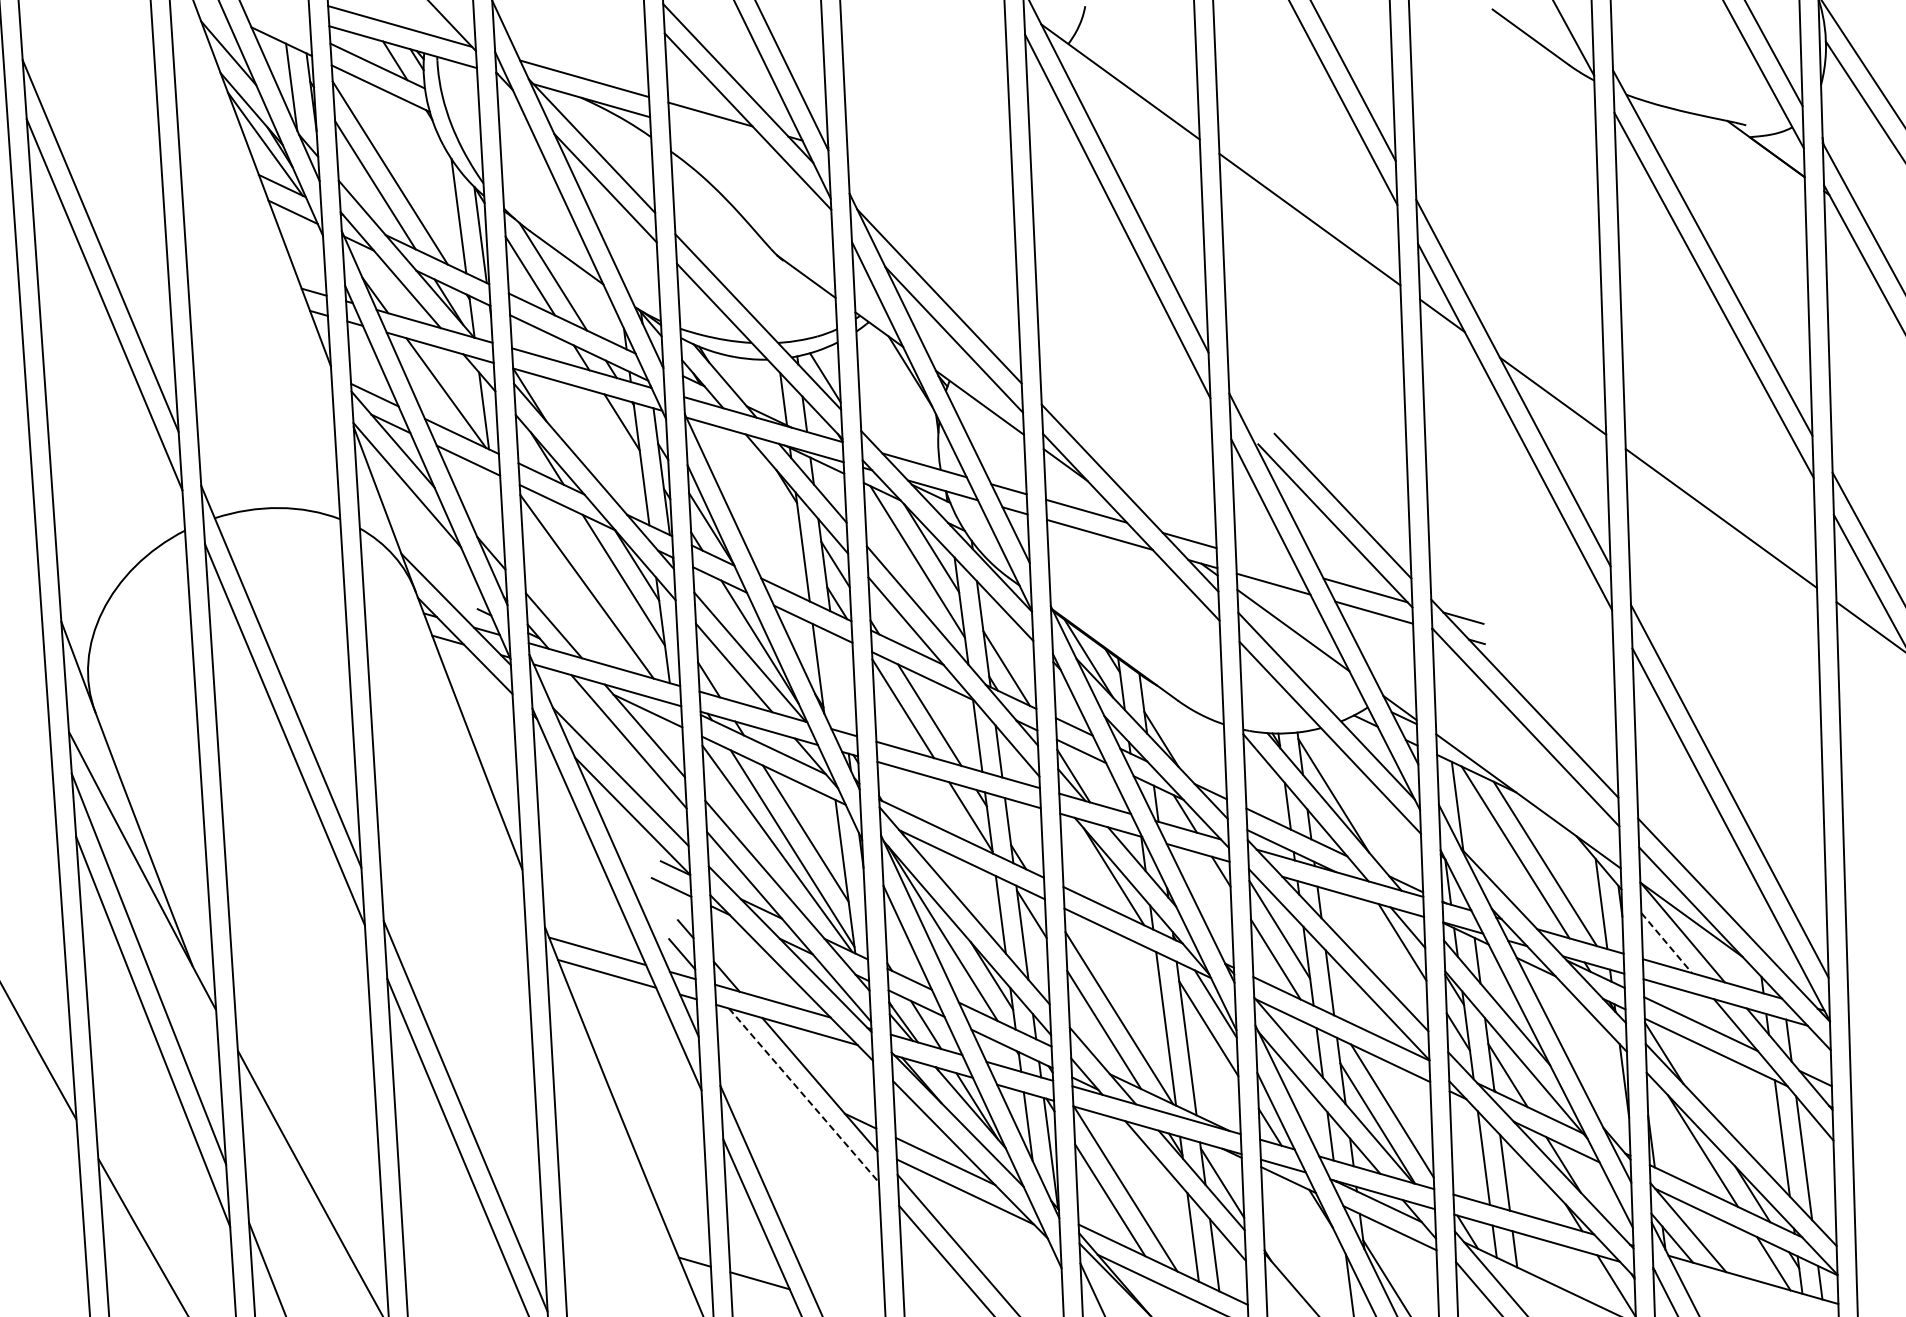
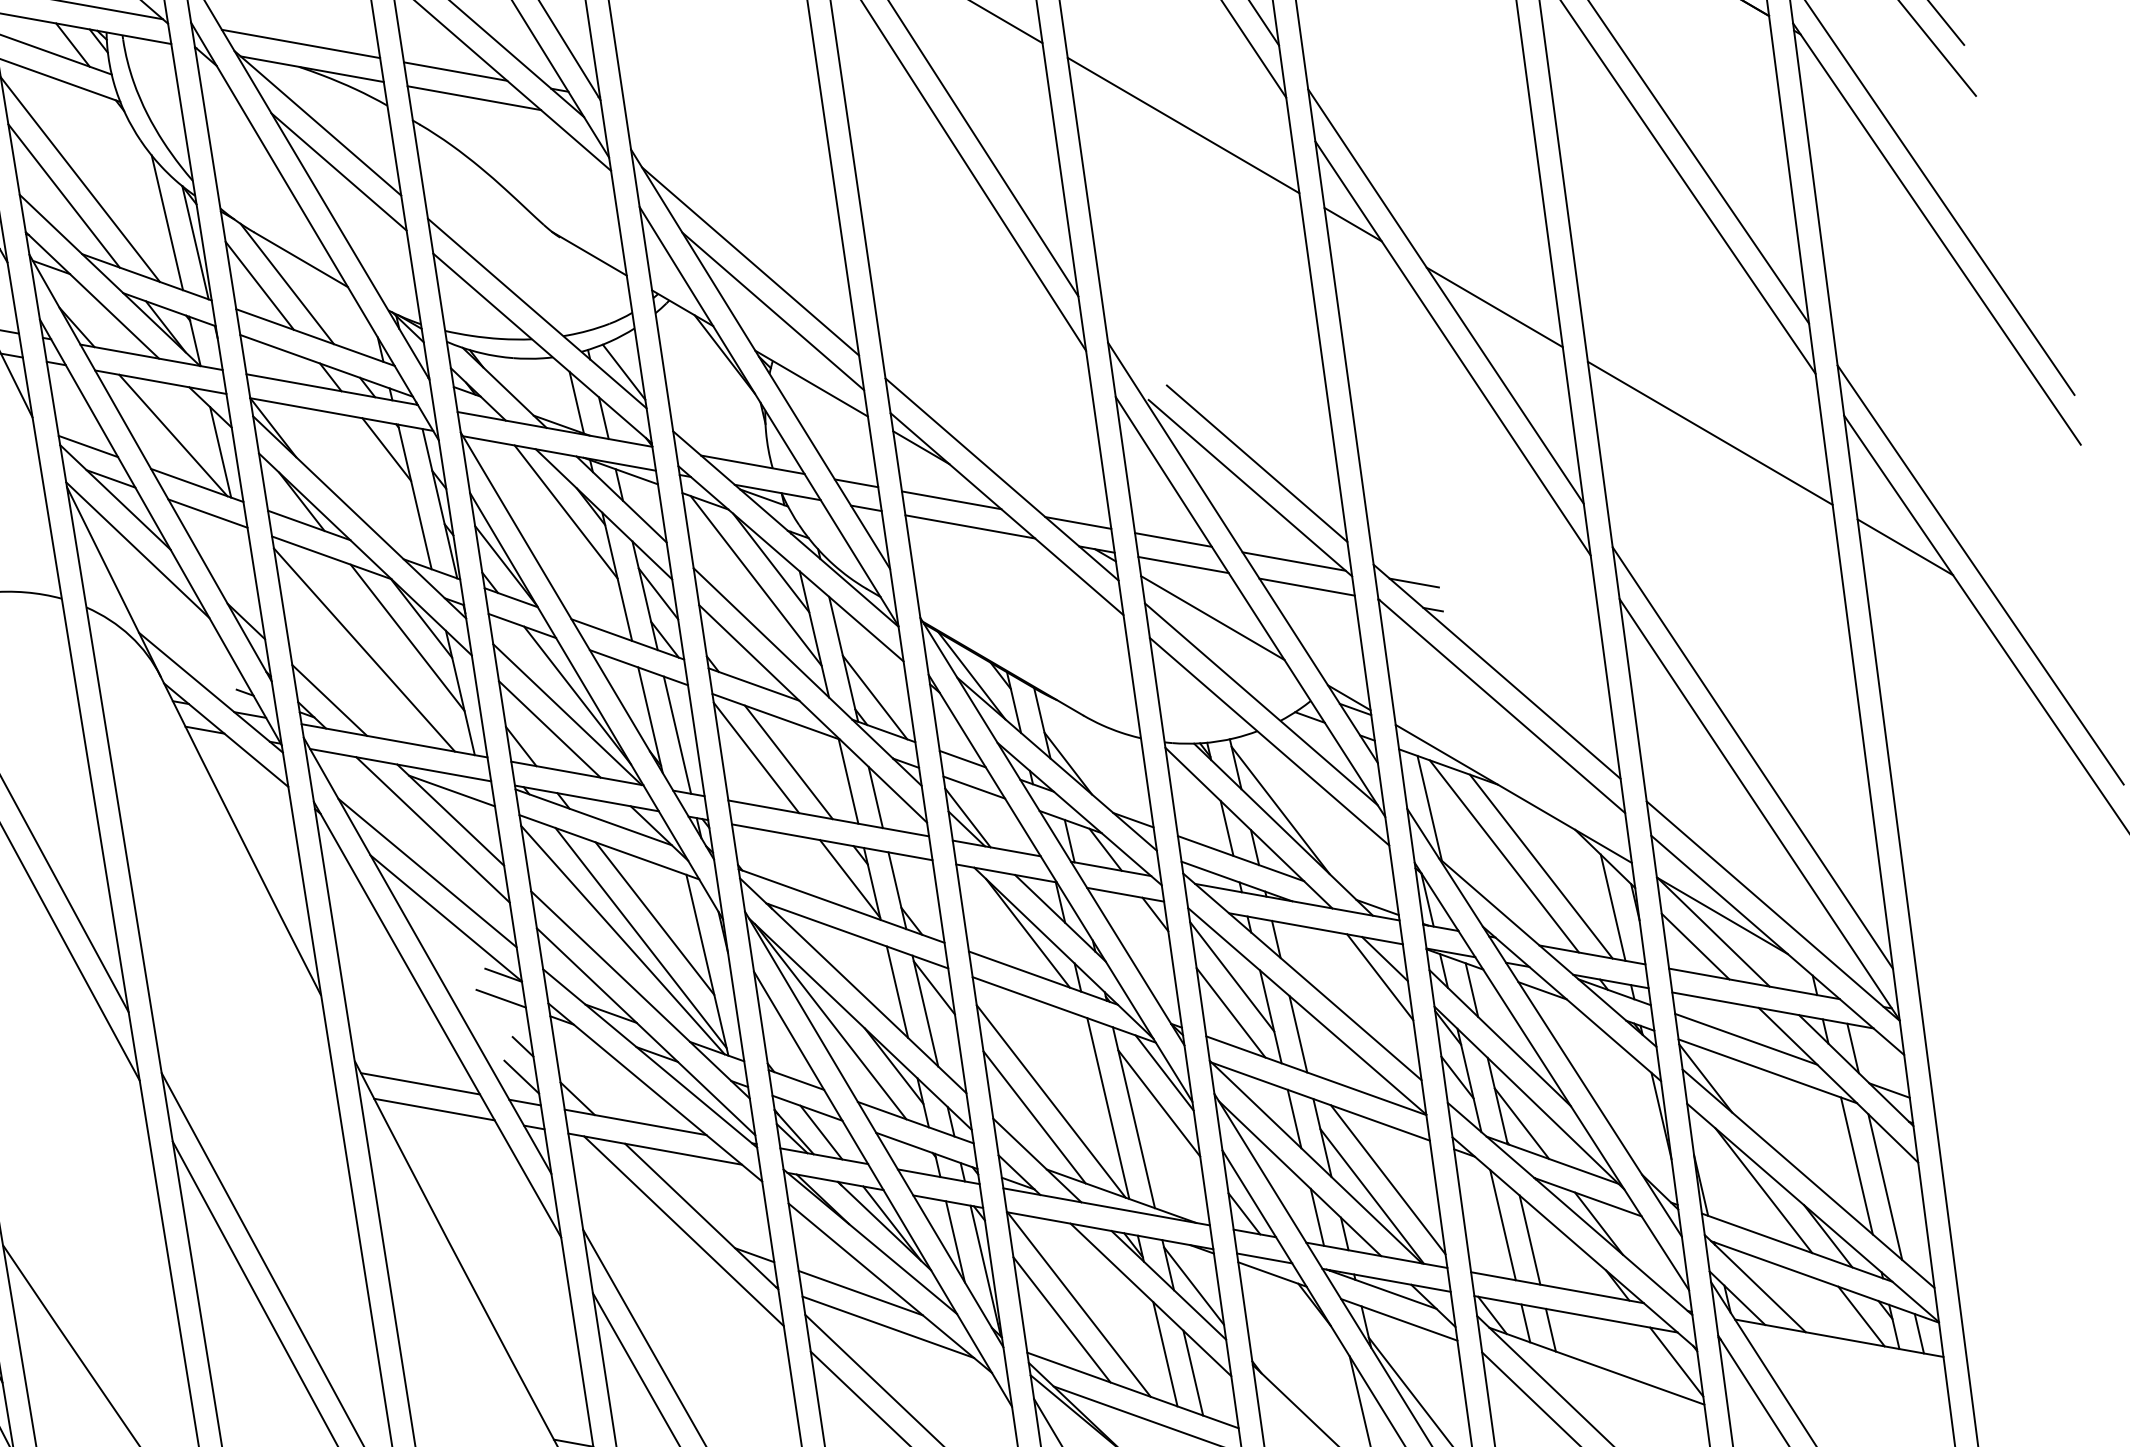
line: (723, 137) -> (473, 97), added
line: (765, 488) -> (565, 511), added
line: (1266, 562) -> (1172, 540), added
line: (839, 683) -> (677, 735), added
line: (1667, 943) -> (1696, 947), dashed -> solid
line: (803, 1095) -> (683, 1231), dashed -> solid

